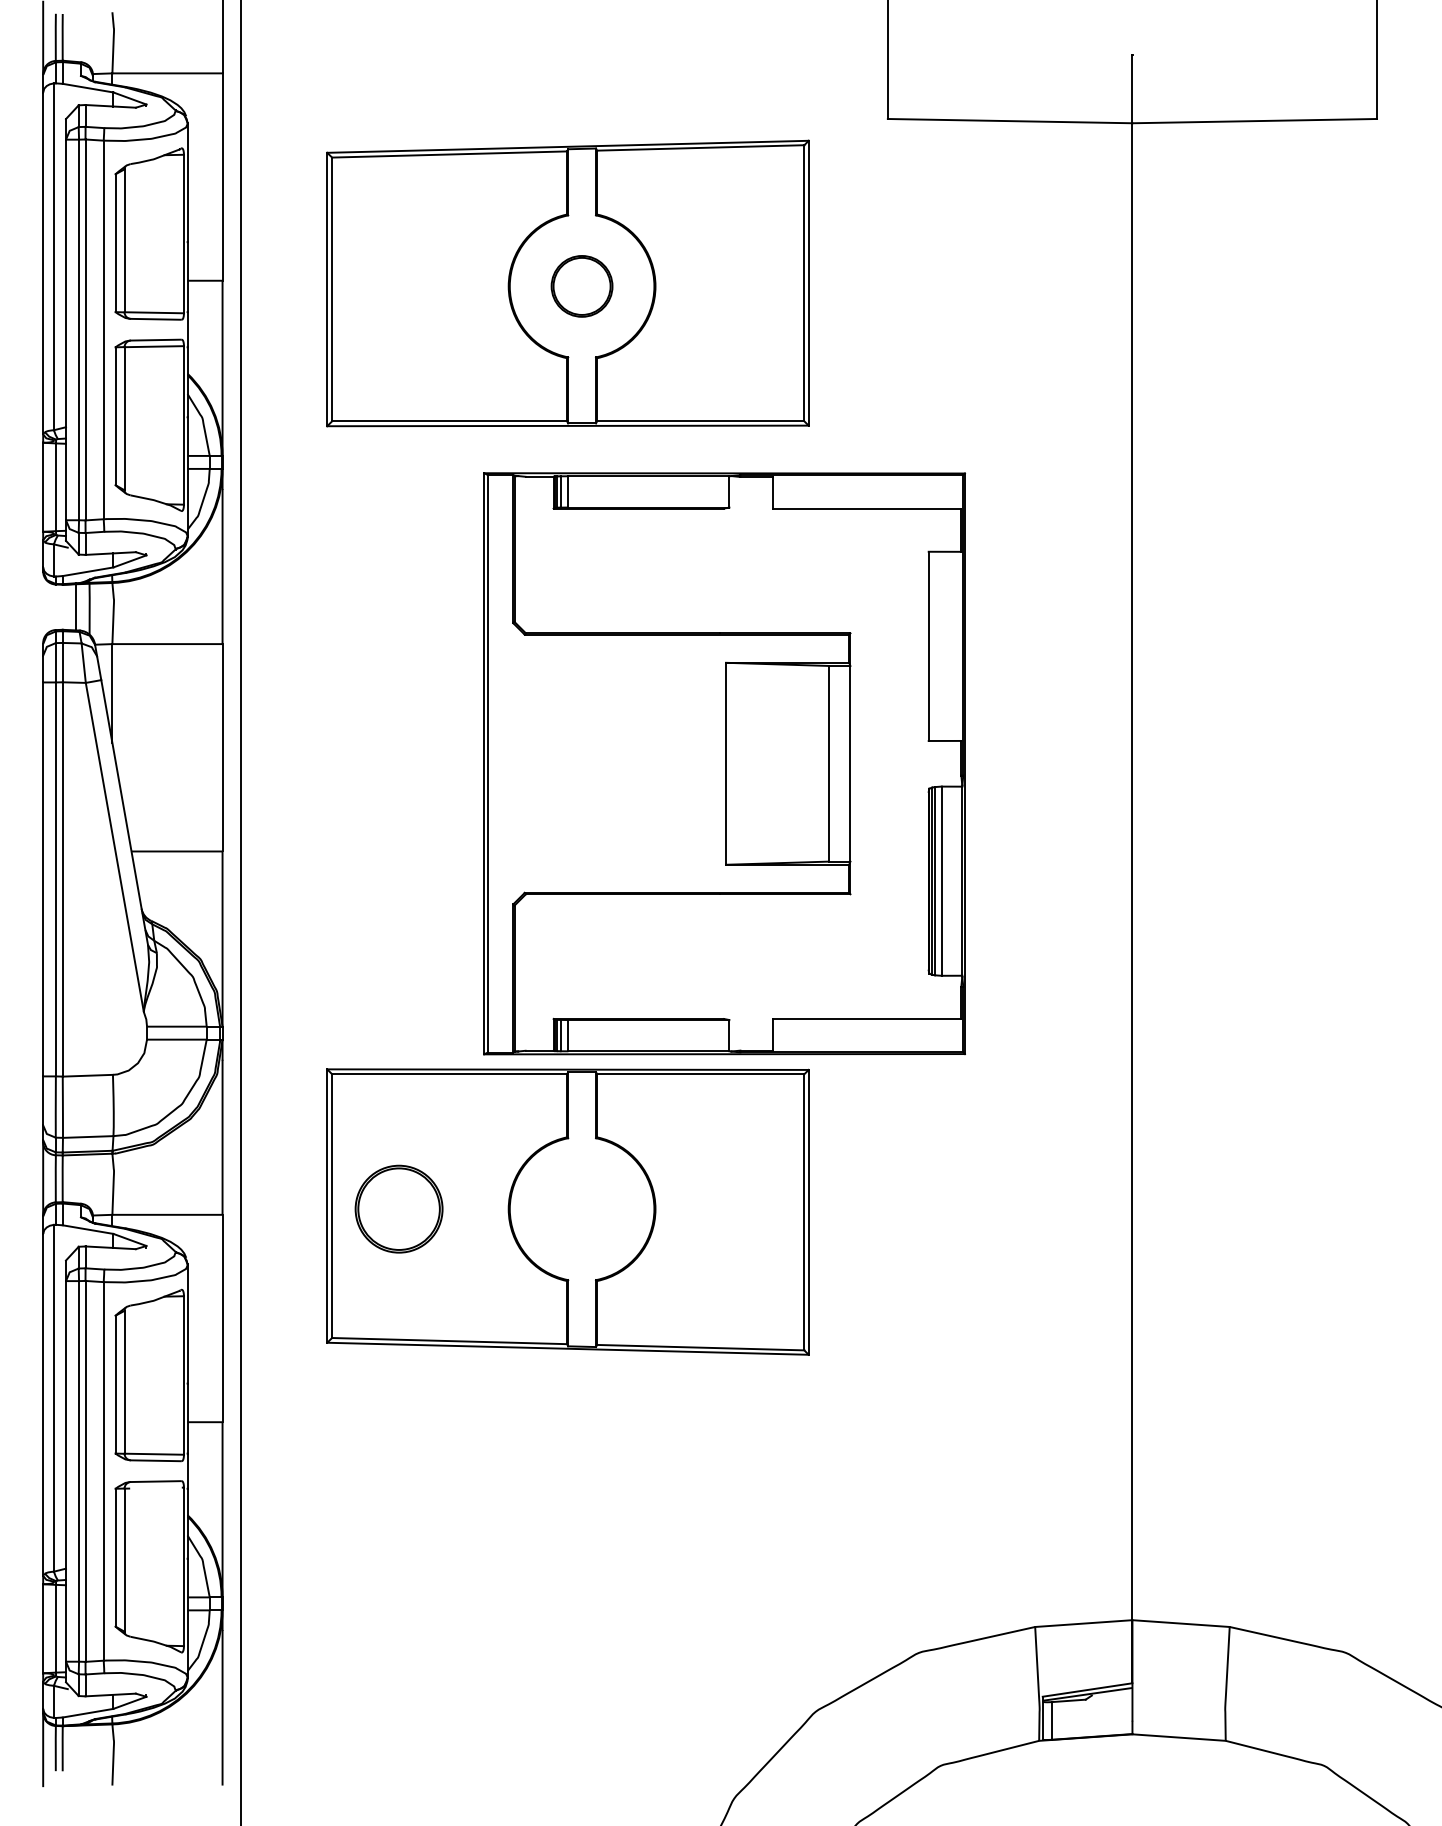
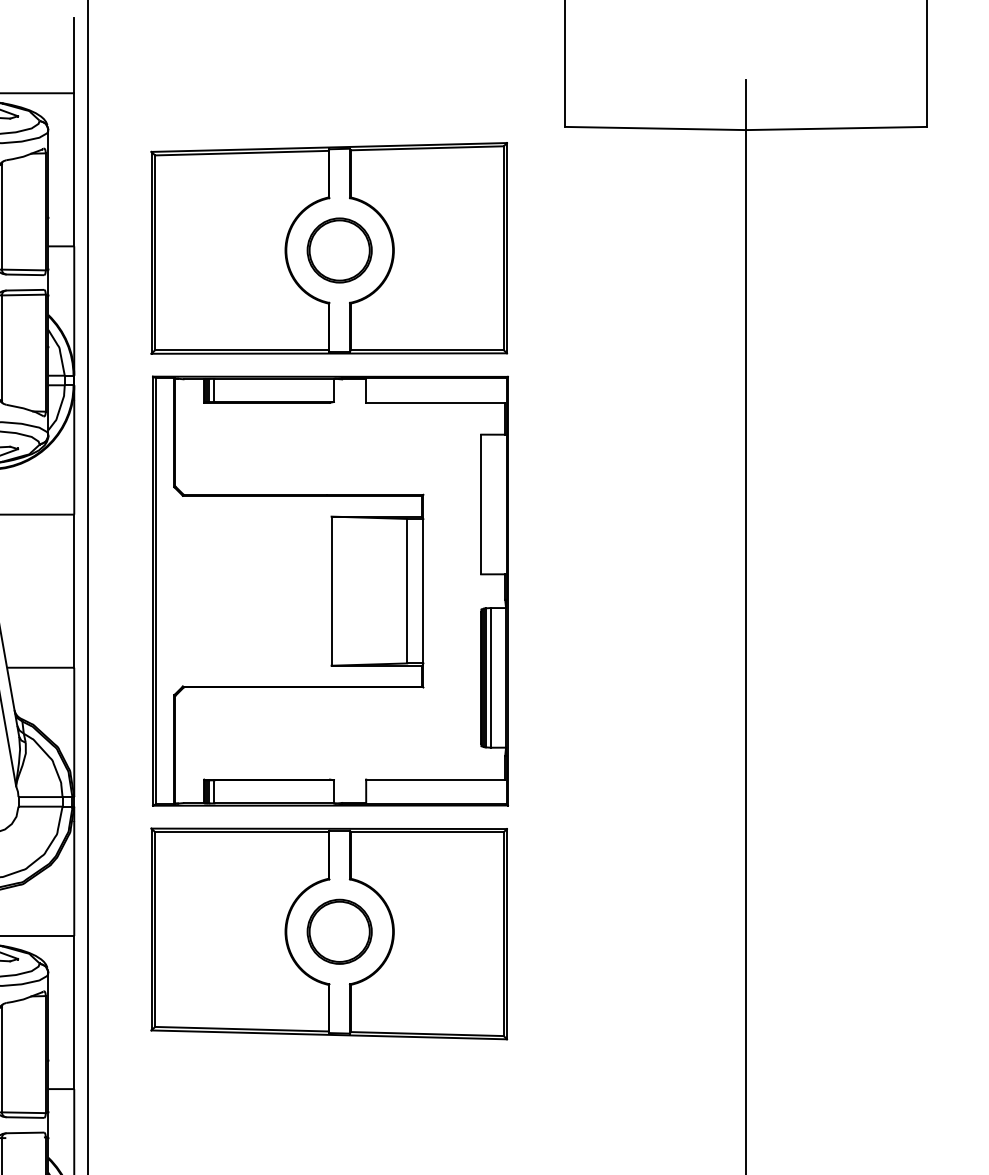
part: (581, 286) -> (339, 250), size x1.43
part: (724, 763) -> (330, 590), moved
part: (398, 1208) -> (339, 931), moved

